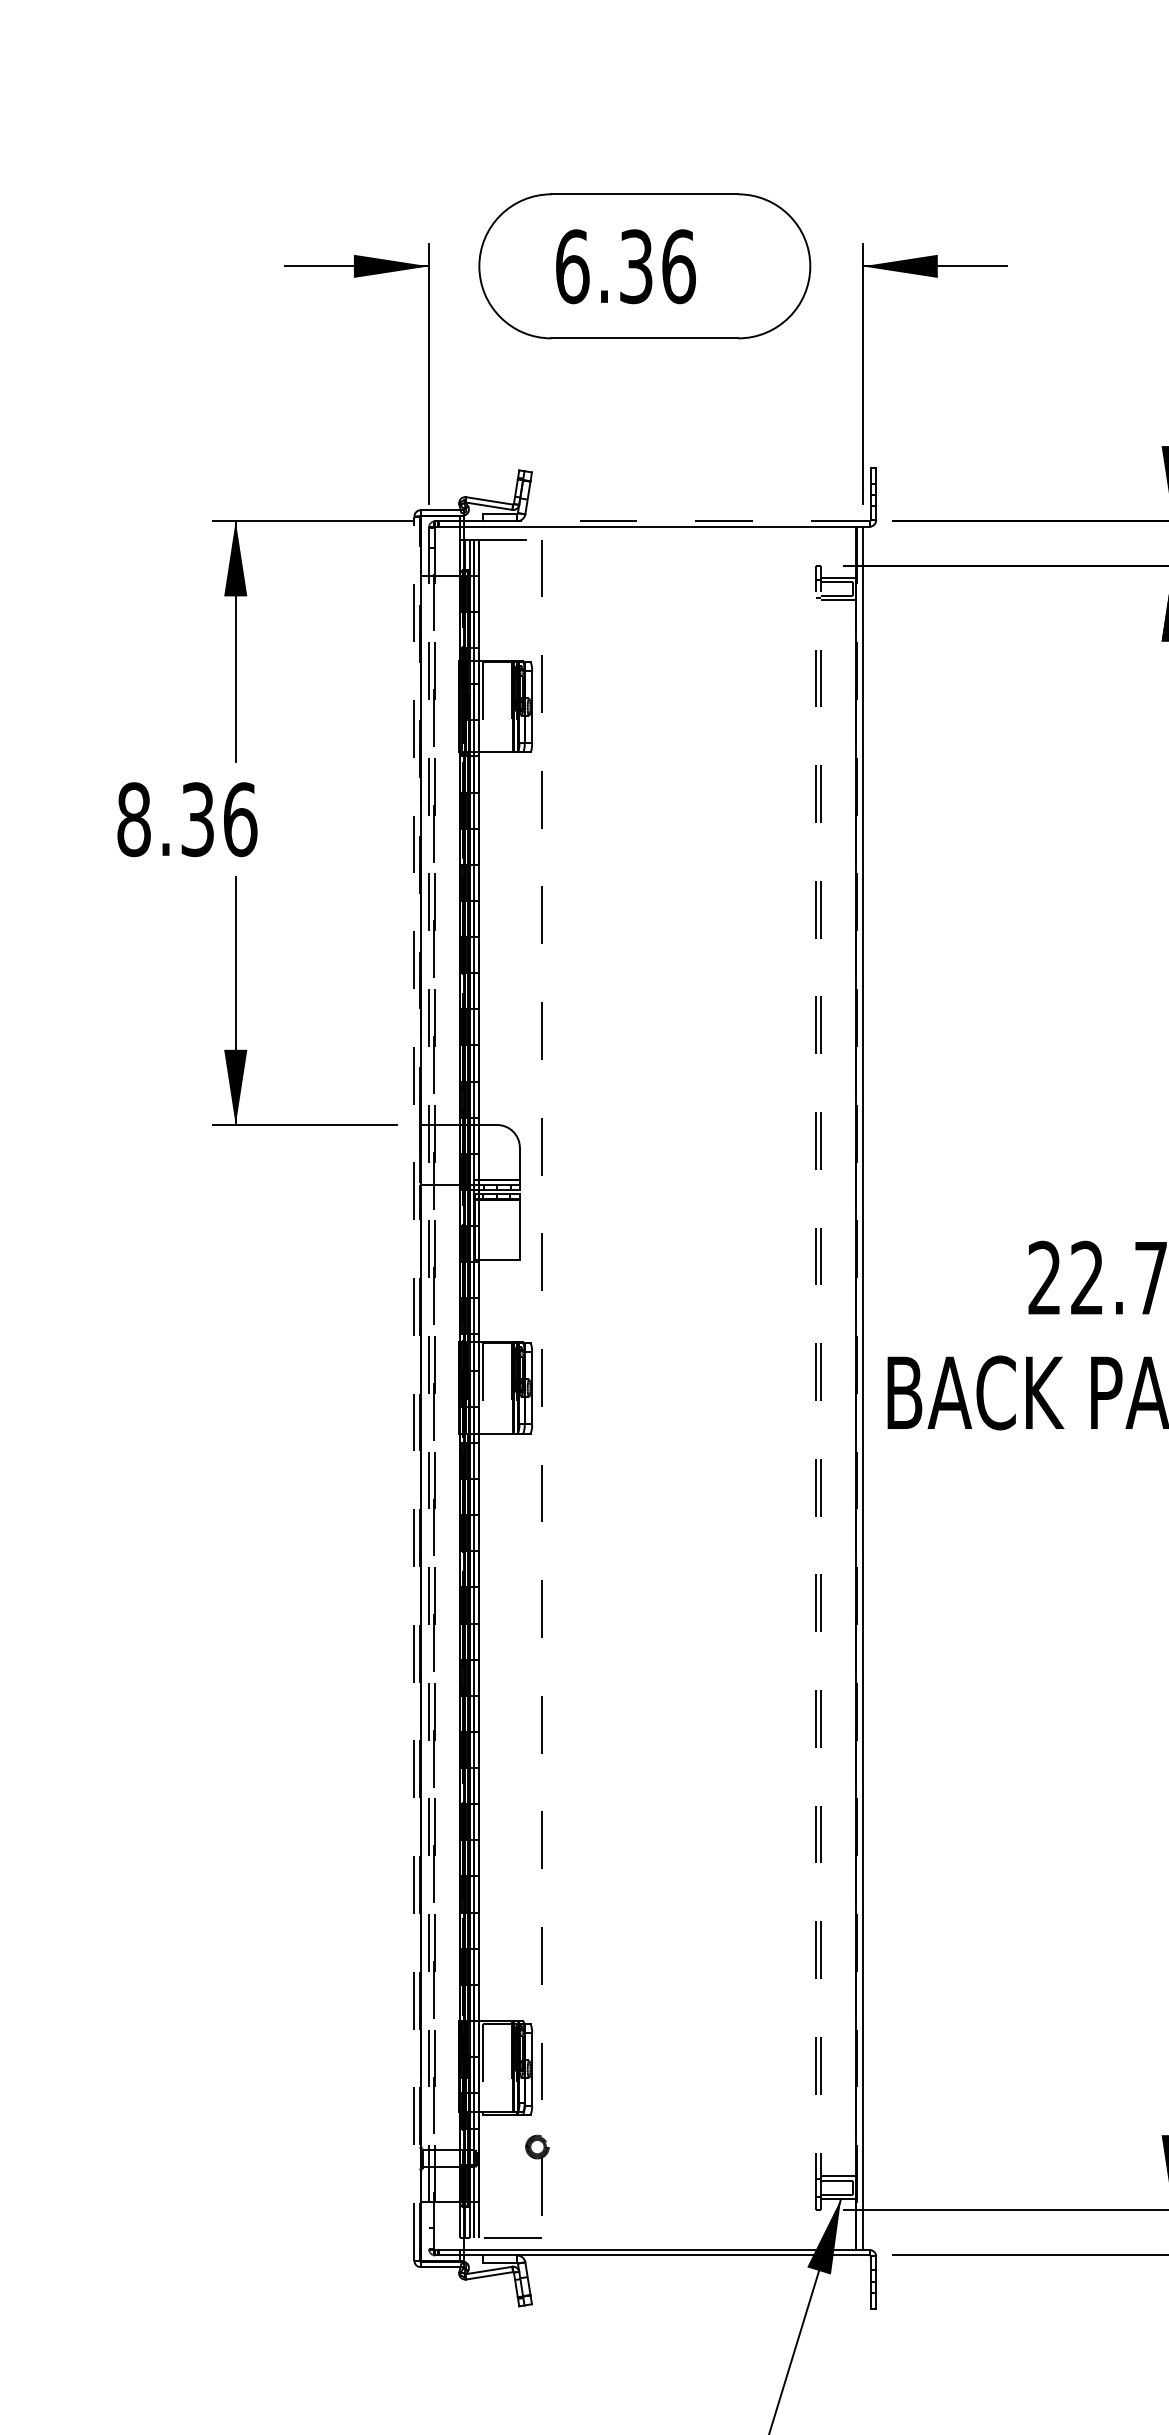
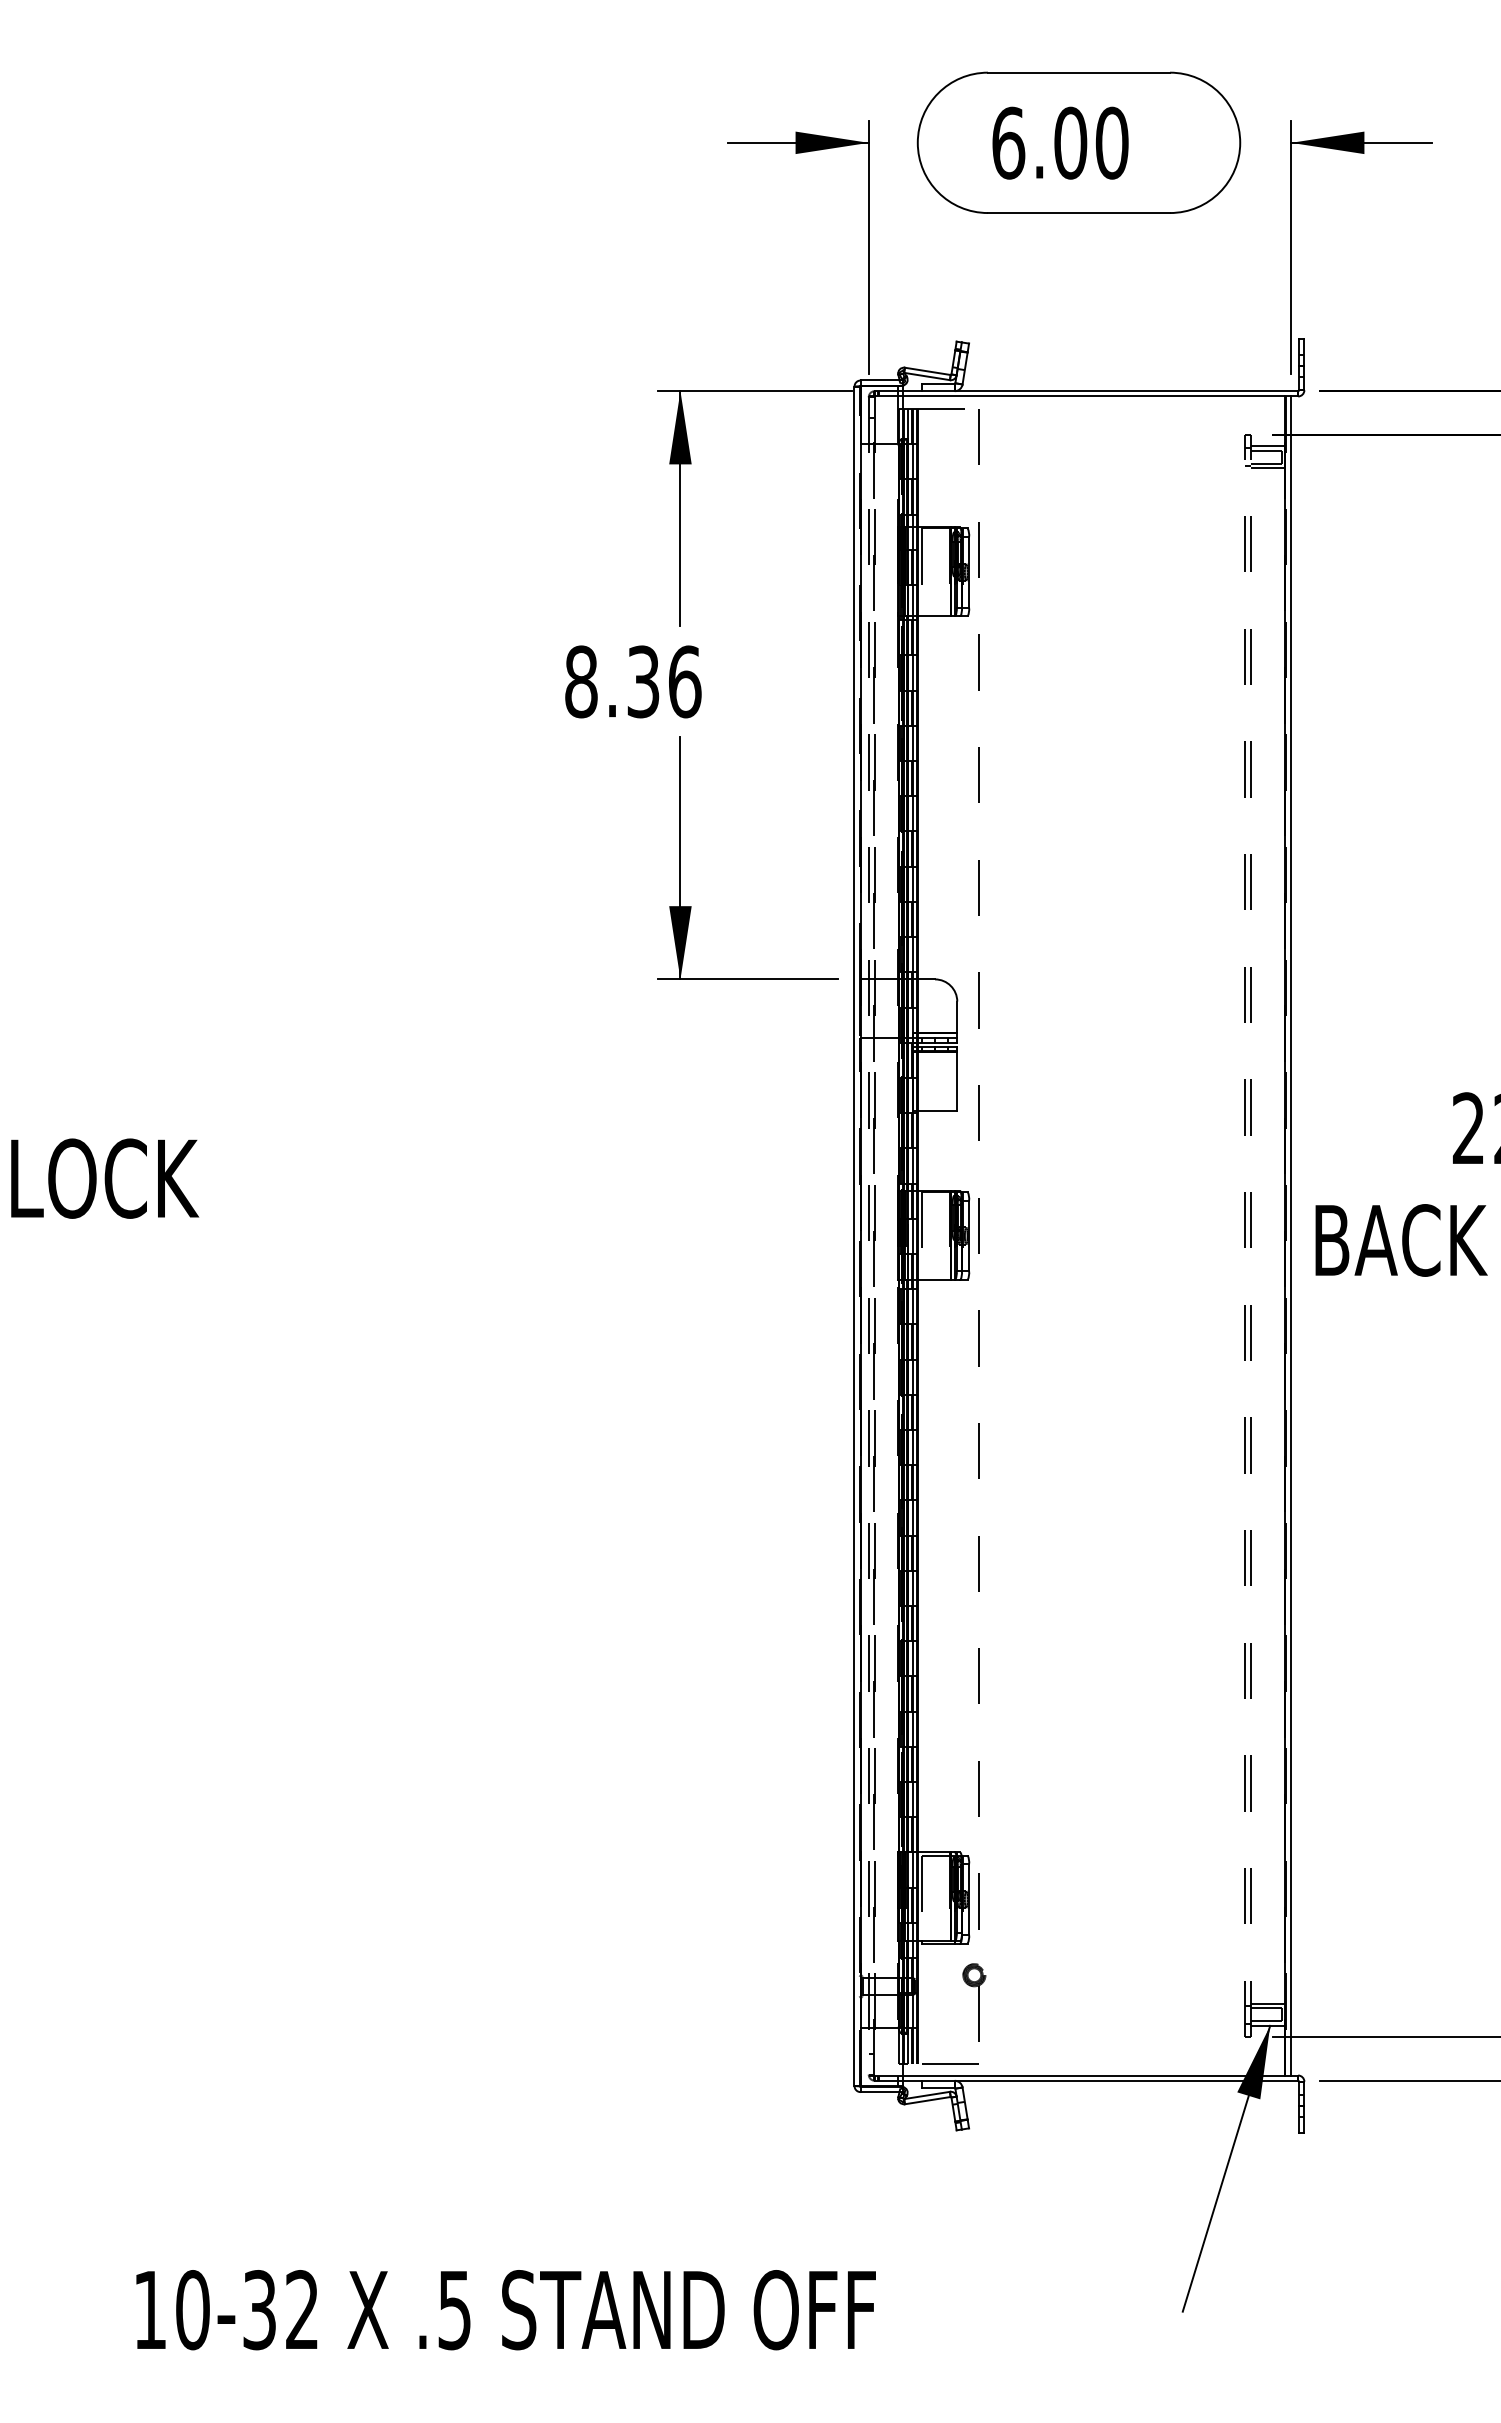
text: (657, 265) -> (1091, 142), 6.36 -> 6.00
line: (666, 521) -> (1100, 391), dashed -> solid
line: (414, 1388) -> (854, 1236), dashed -> solid

